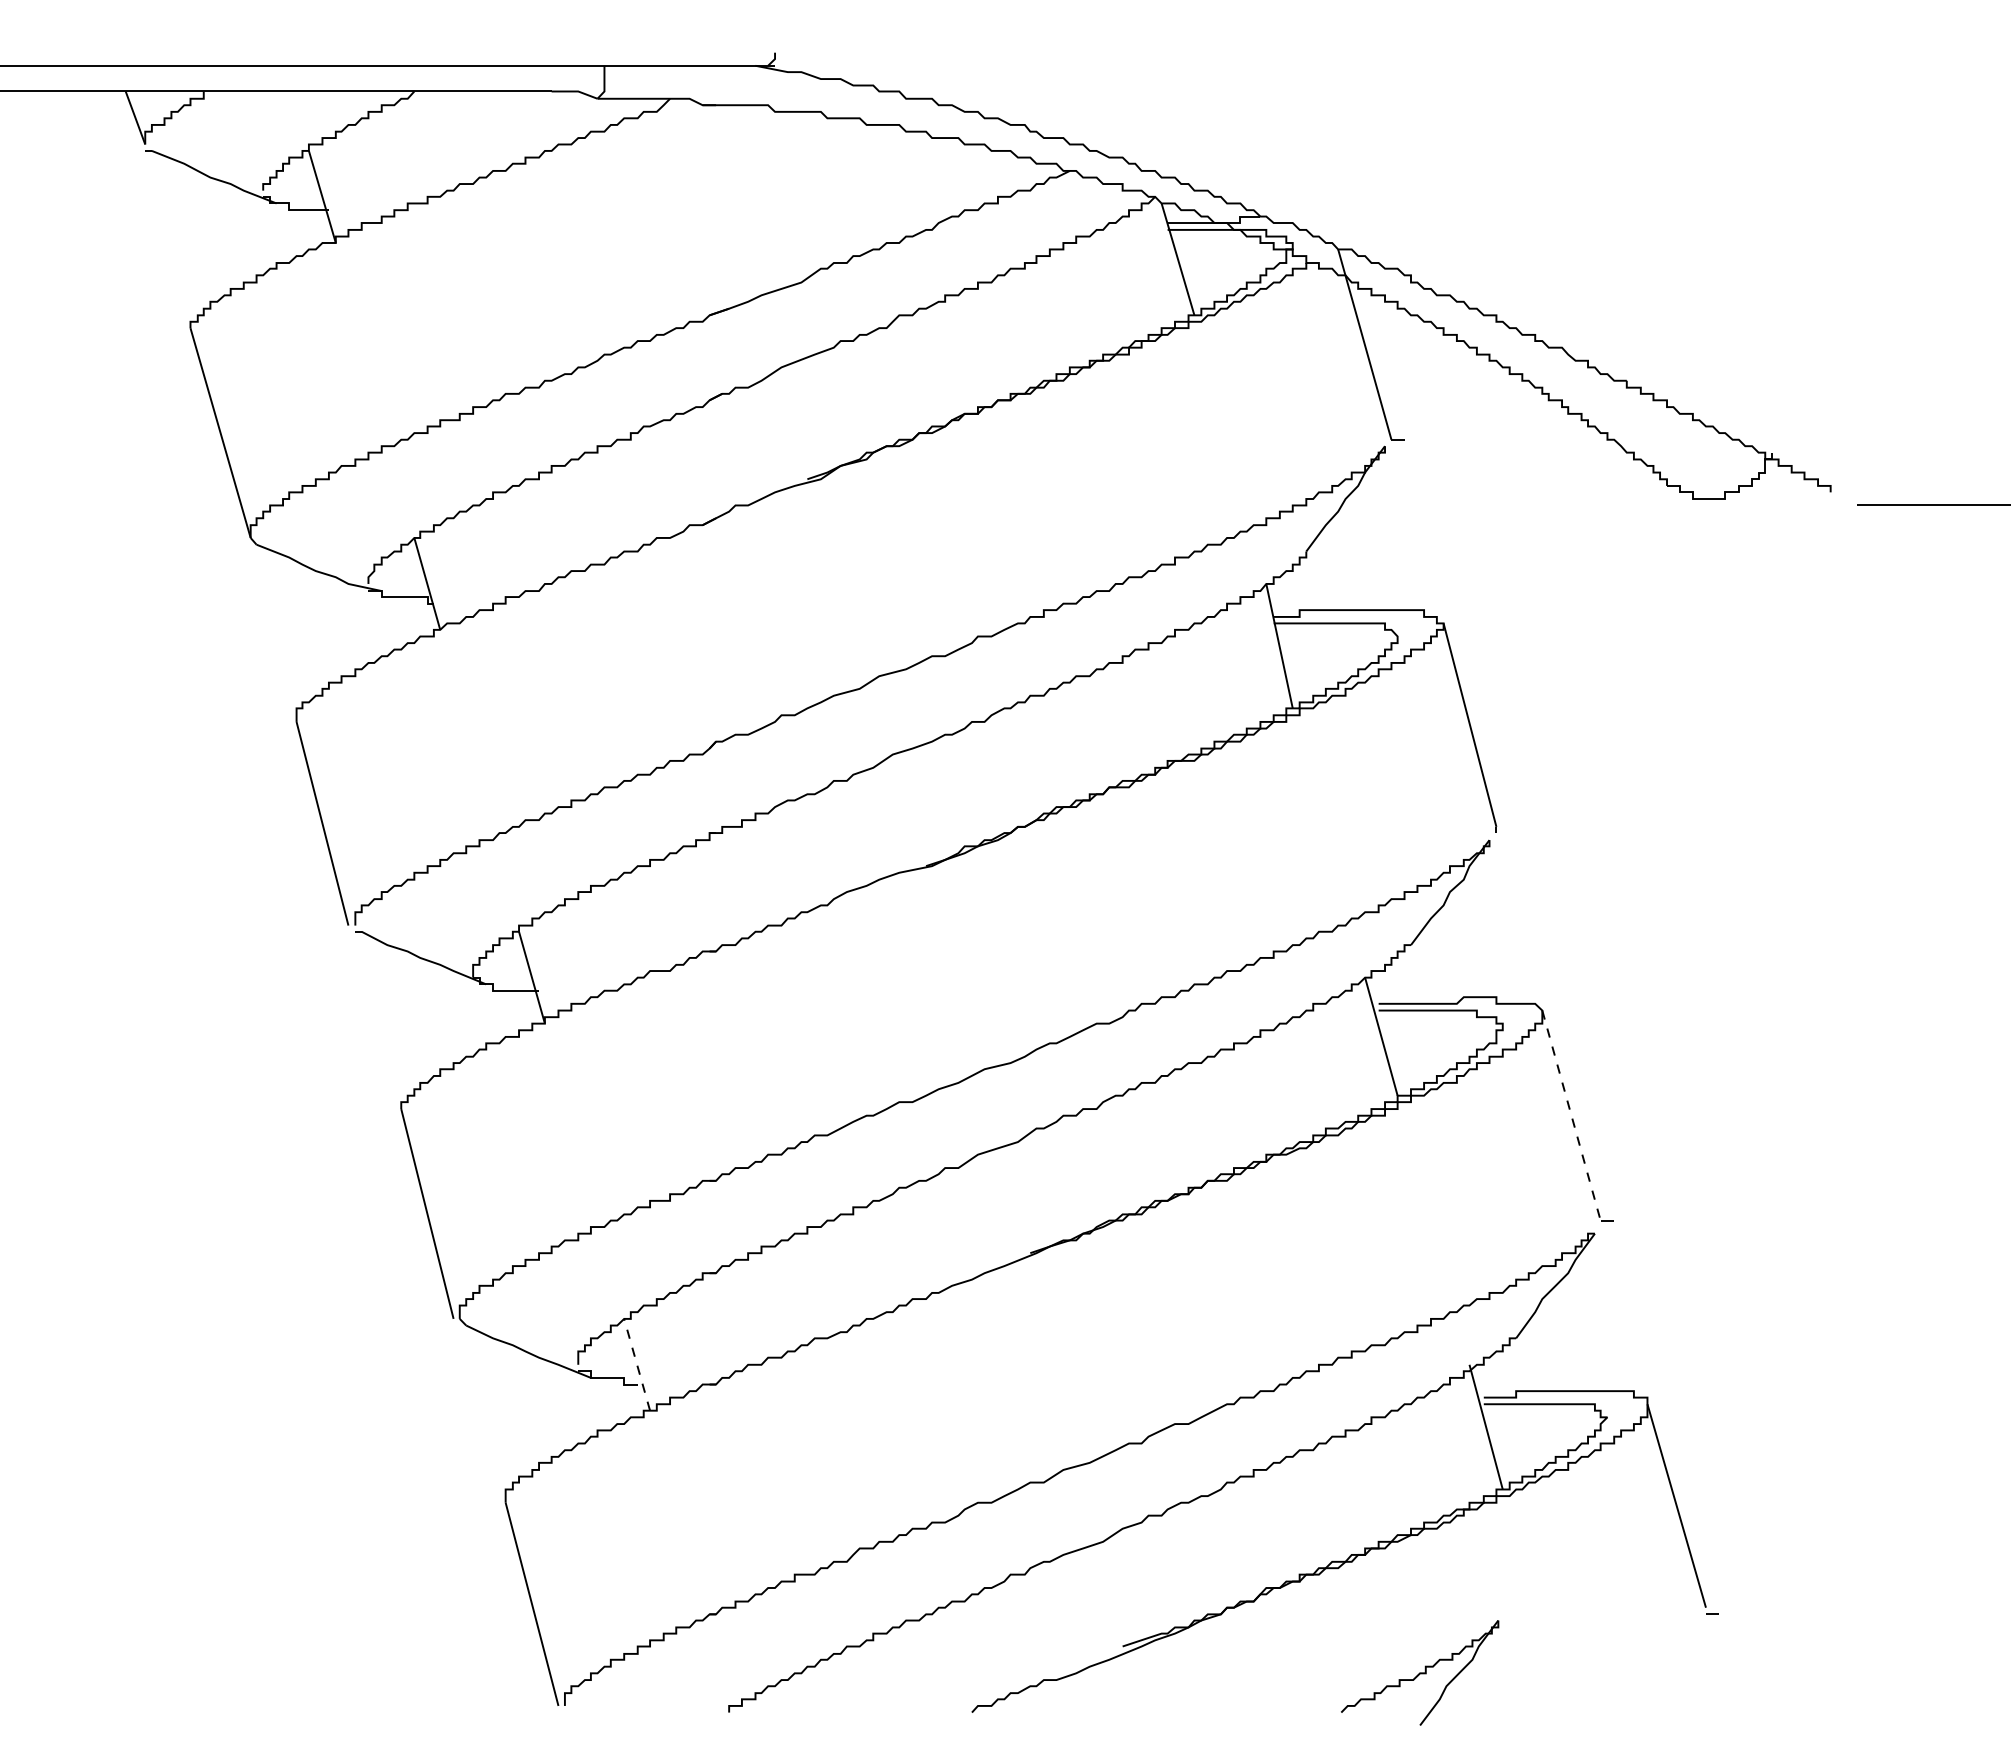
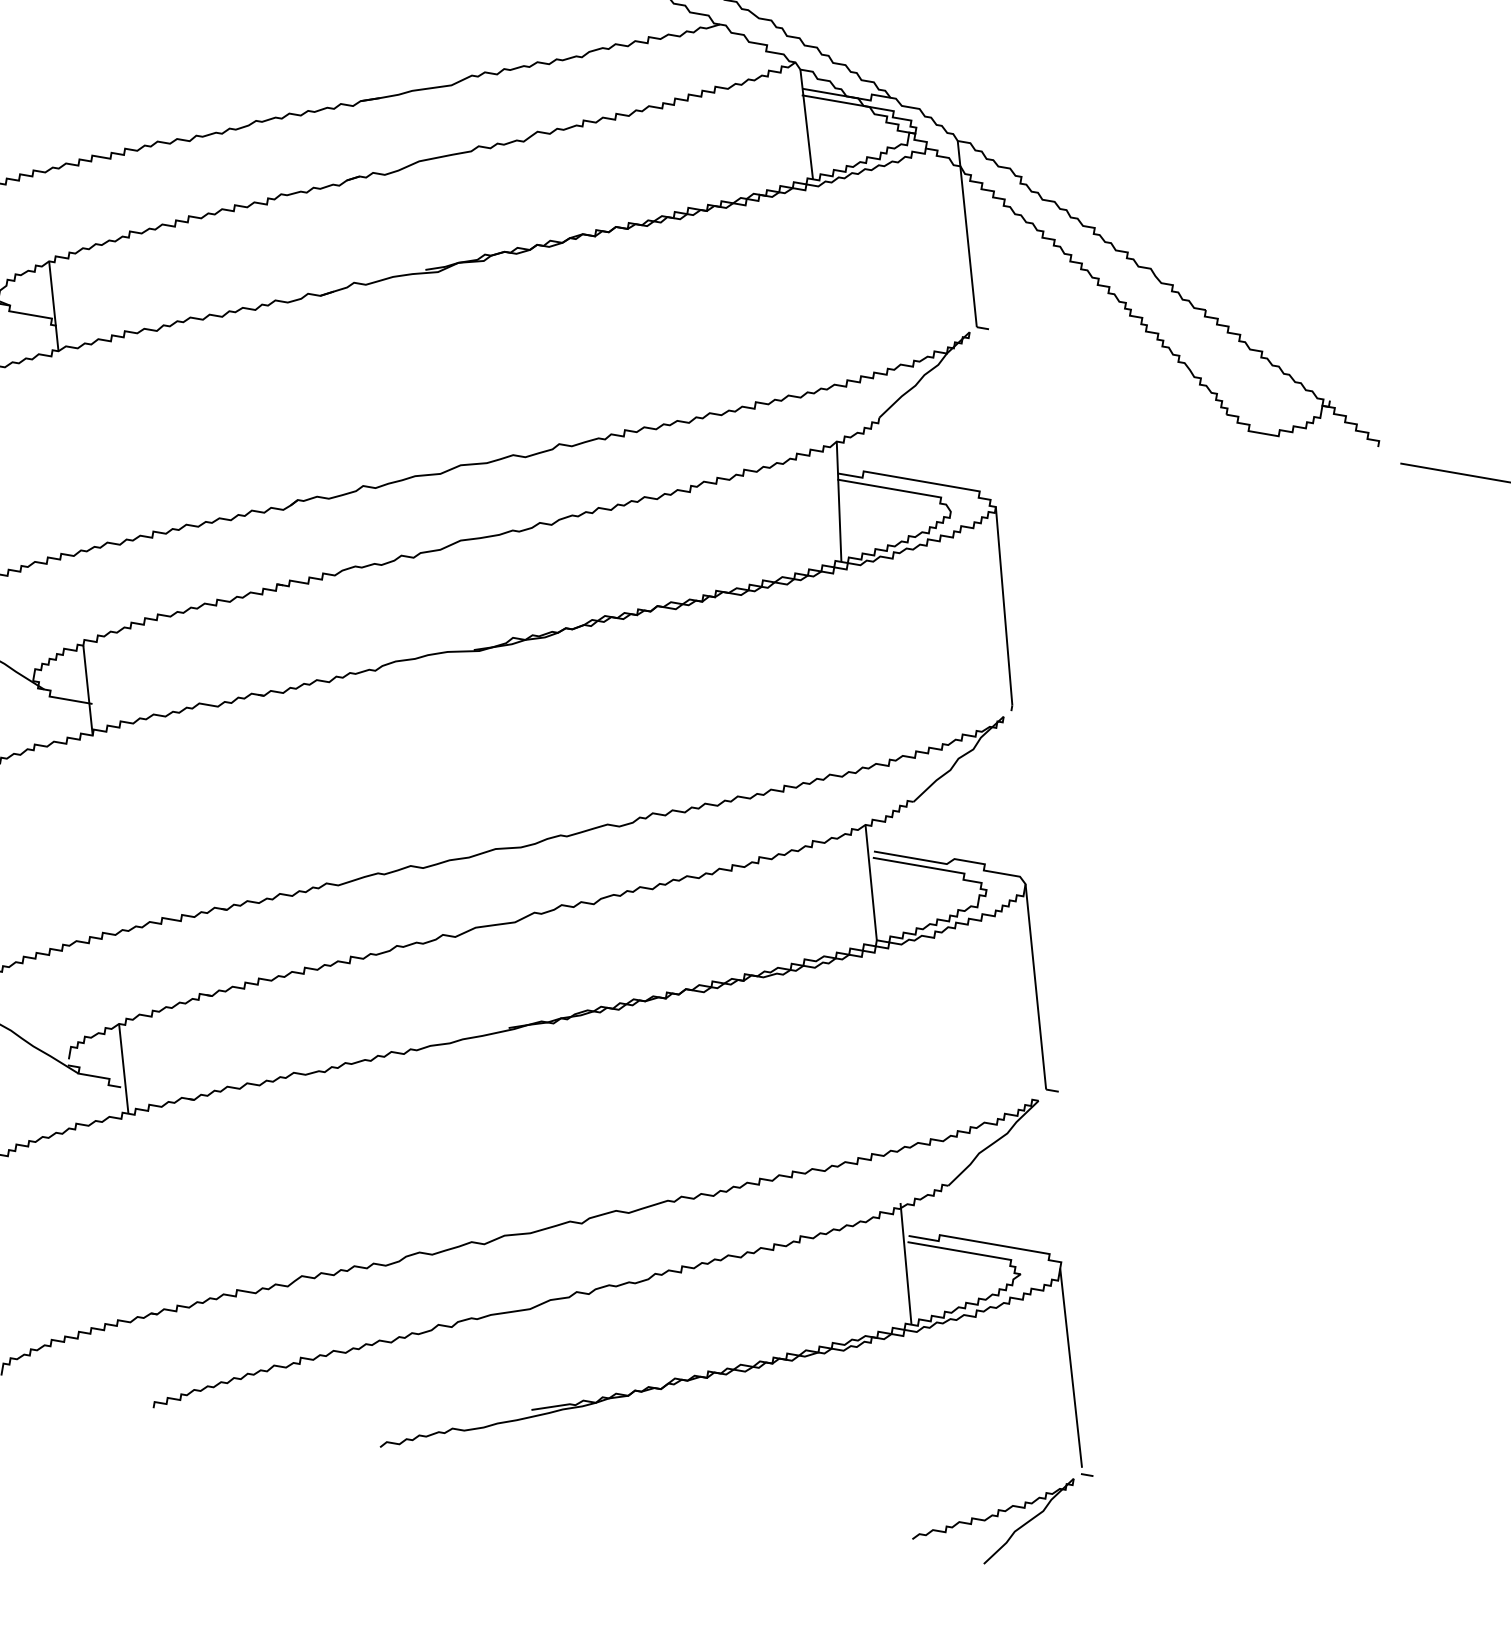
line: (1571, 1115) -> (1035, 986), dashed -> solid
line: (637, 1364) -> (124, 1068), dashed -> solid
part: (1420, 1672) -> (992, 1514), moved

